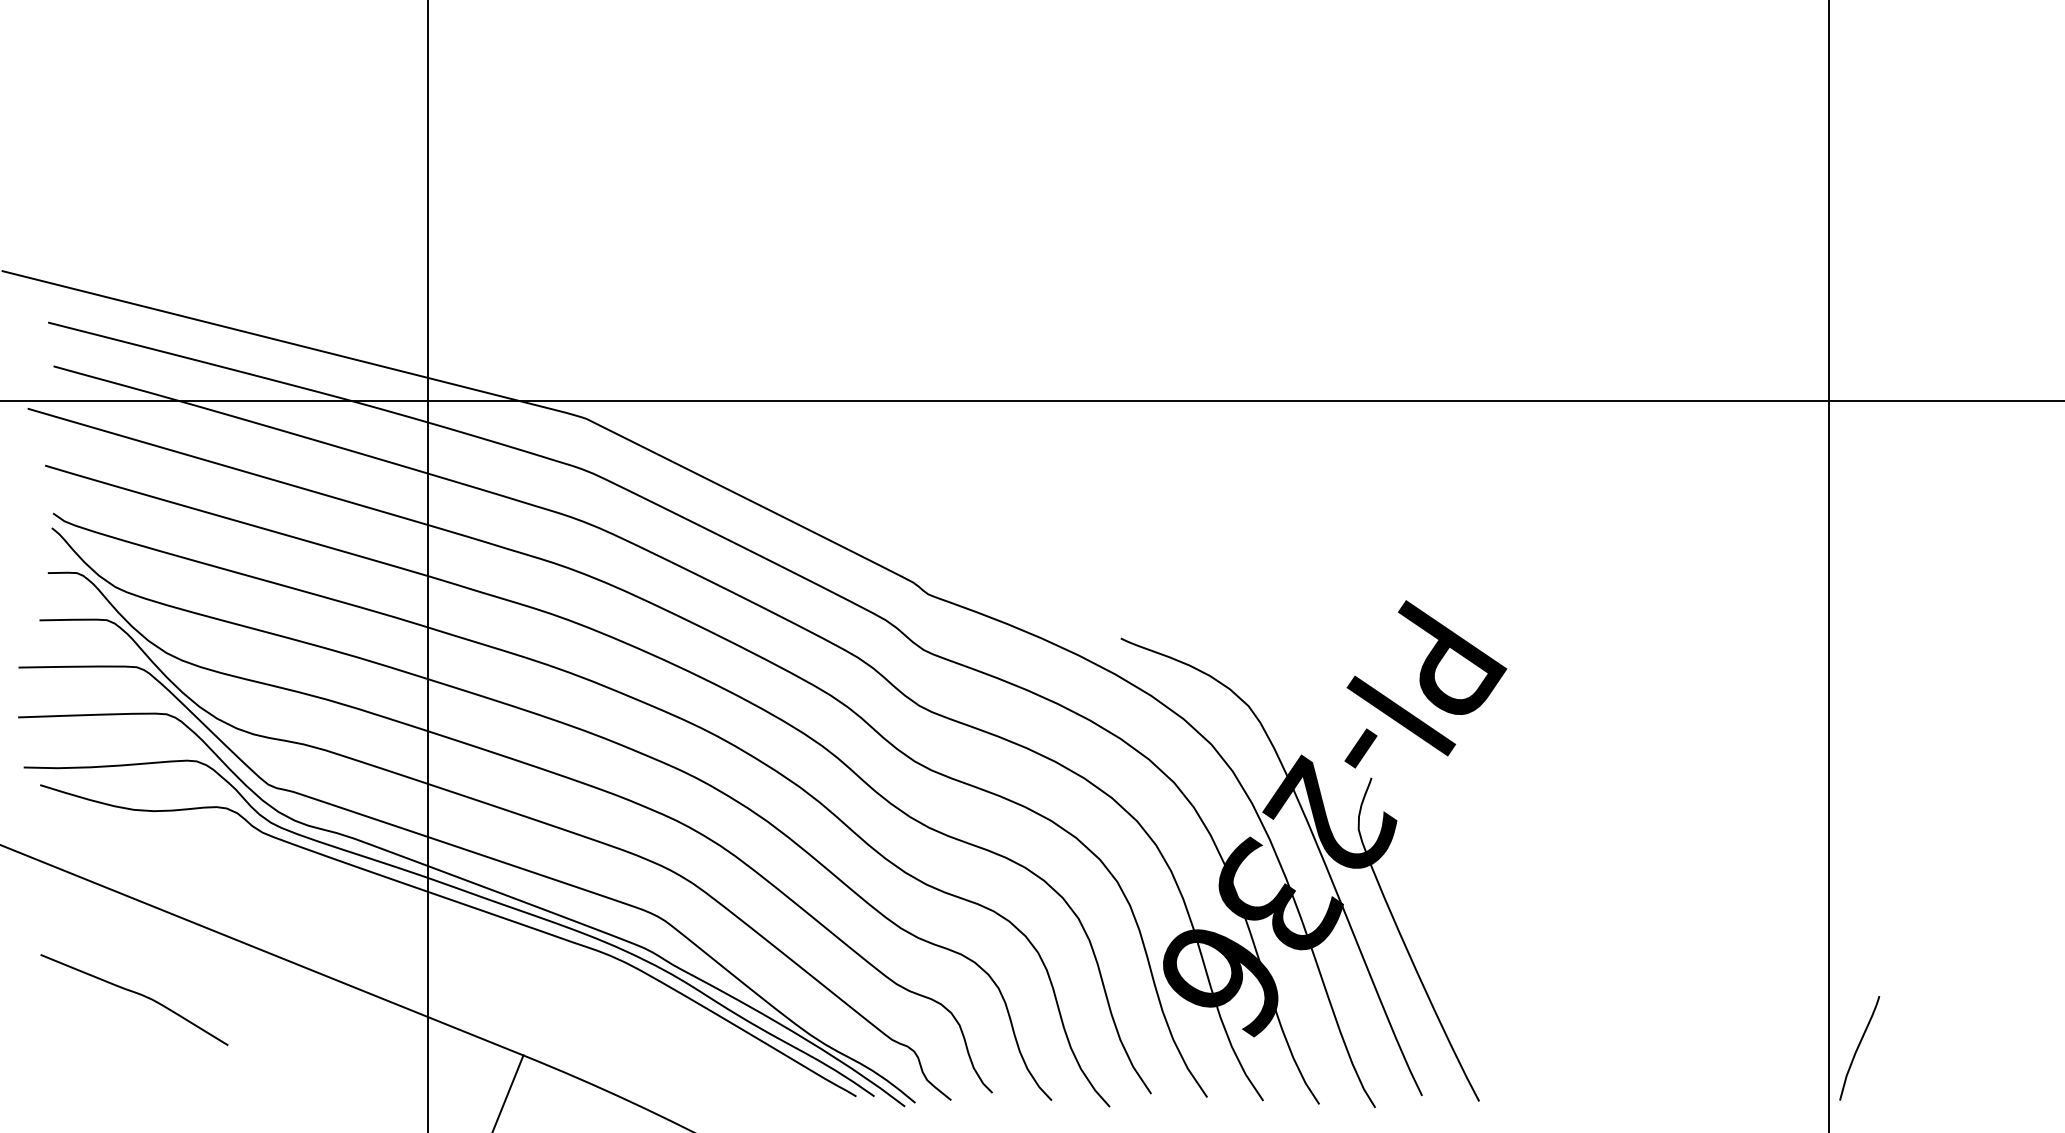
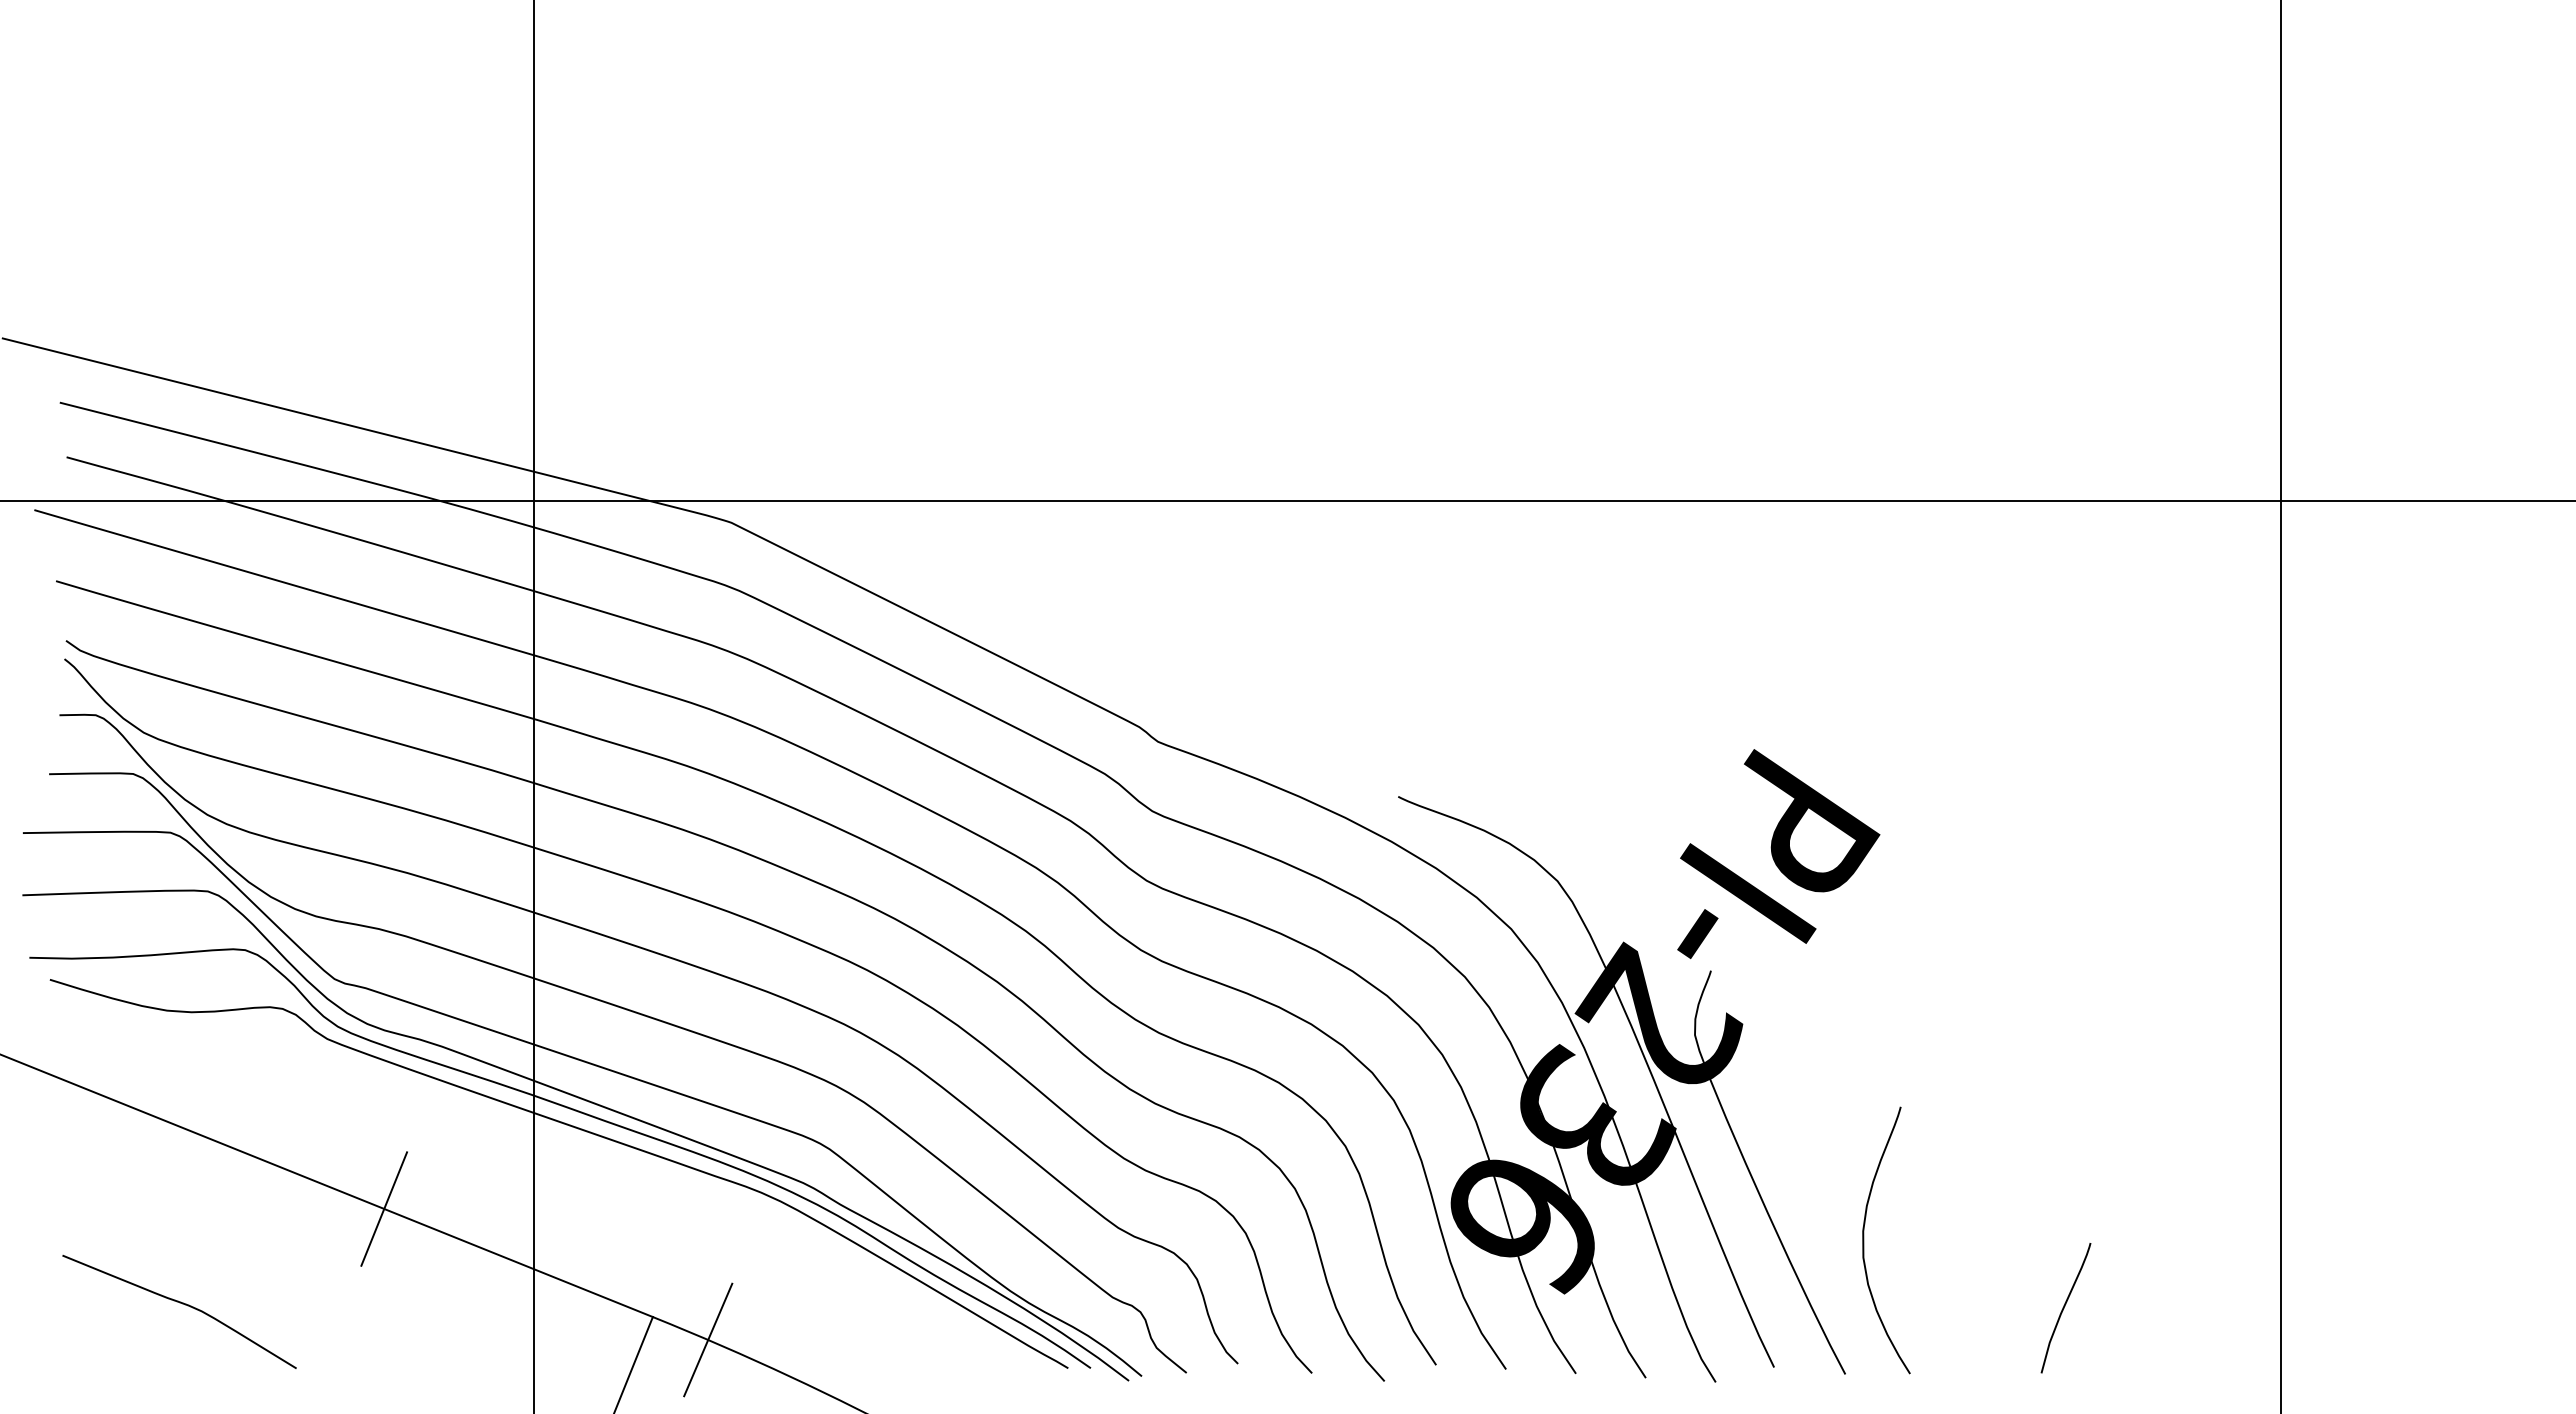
line: (308, 968) -> (384, 1208), added
curve: (136, 994) -> (182, 1304), moved
curve: (1494, 994) -> (1864, 1240), added
curve: (1858, 1048) -> (2064, 1308), moved
line: (568, 1073) -> (708, 1339), added

